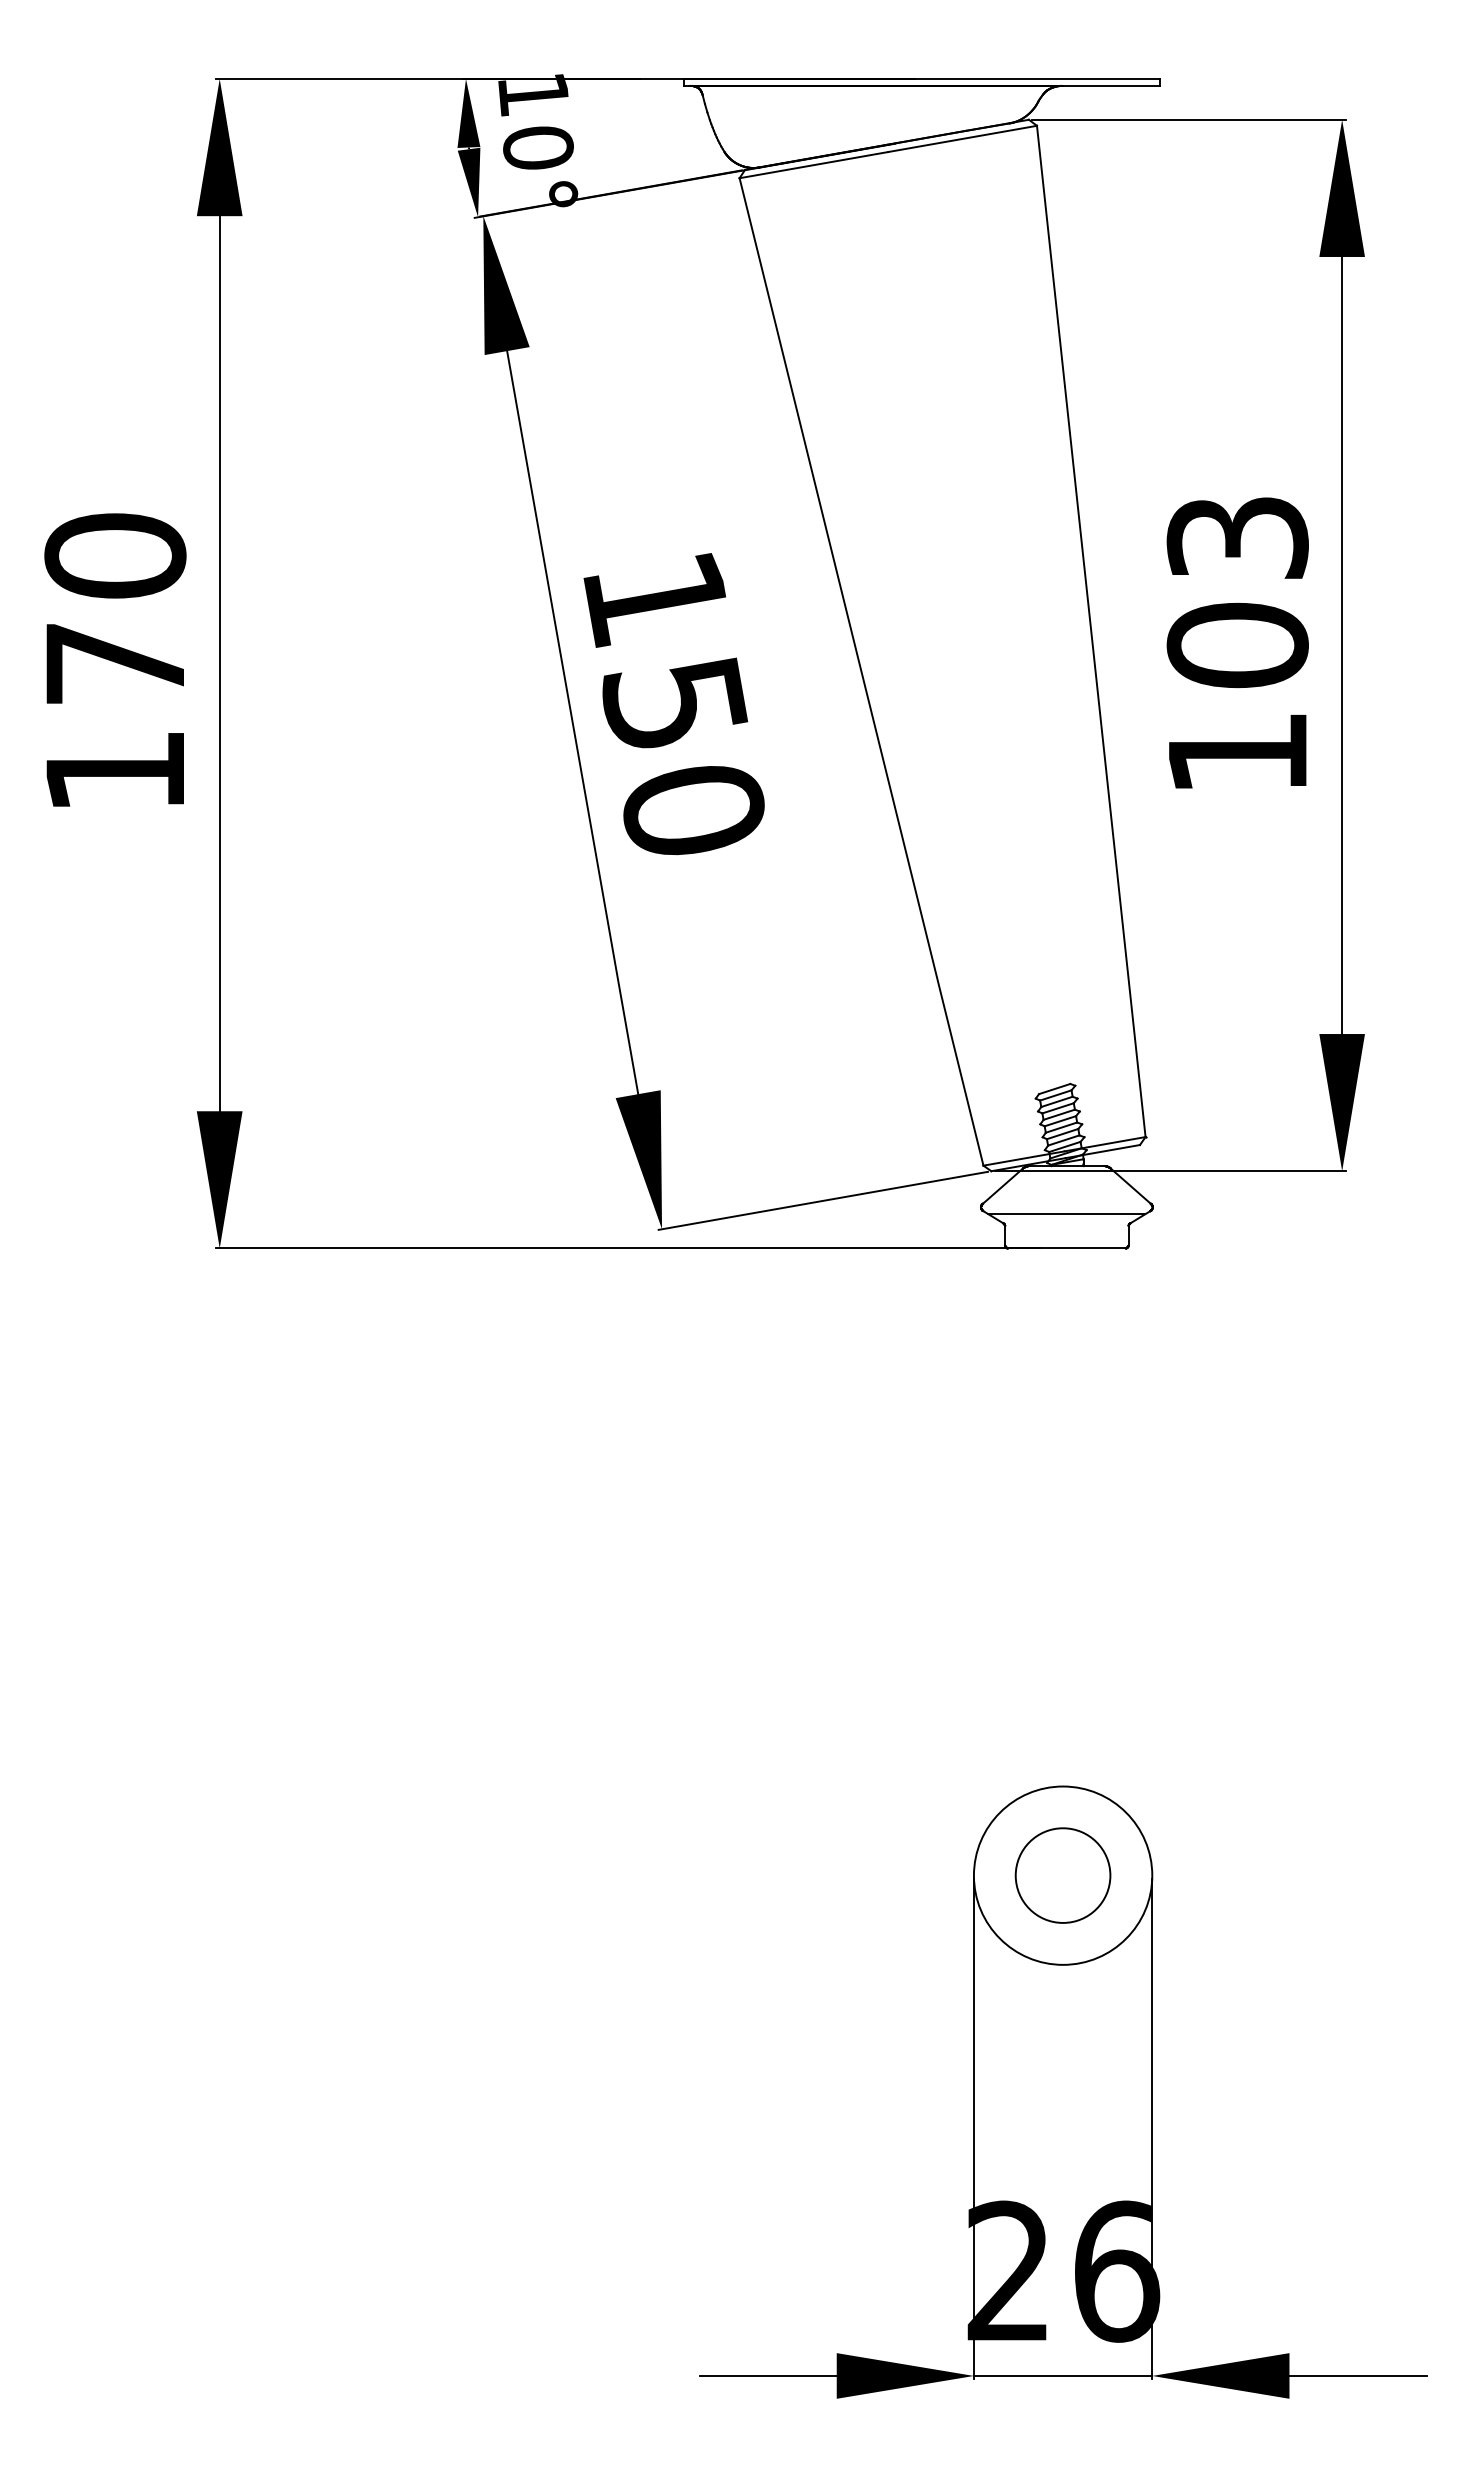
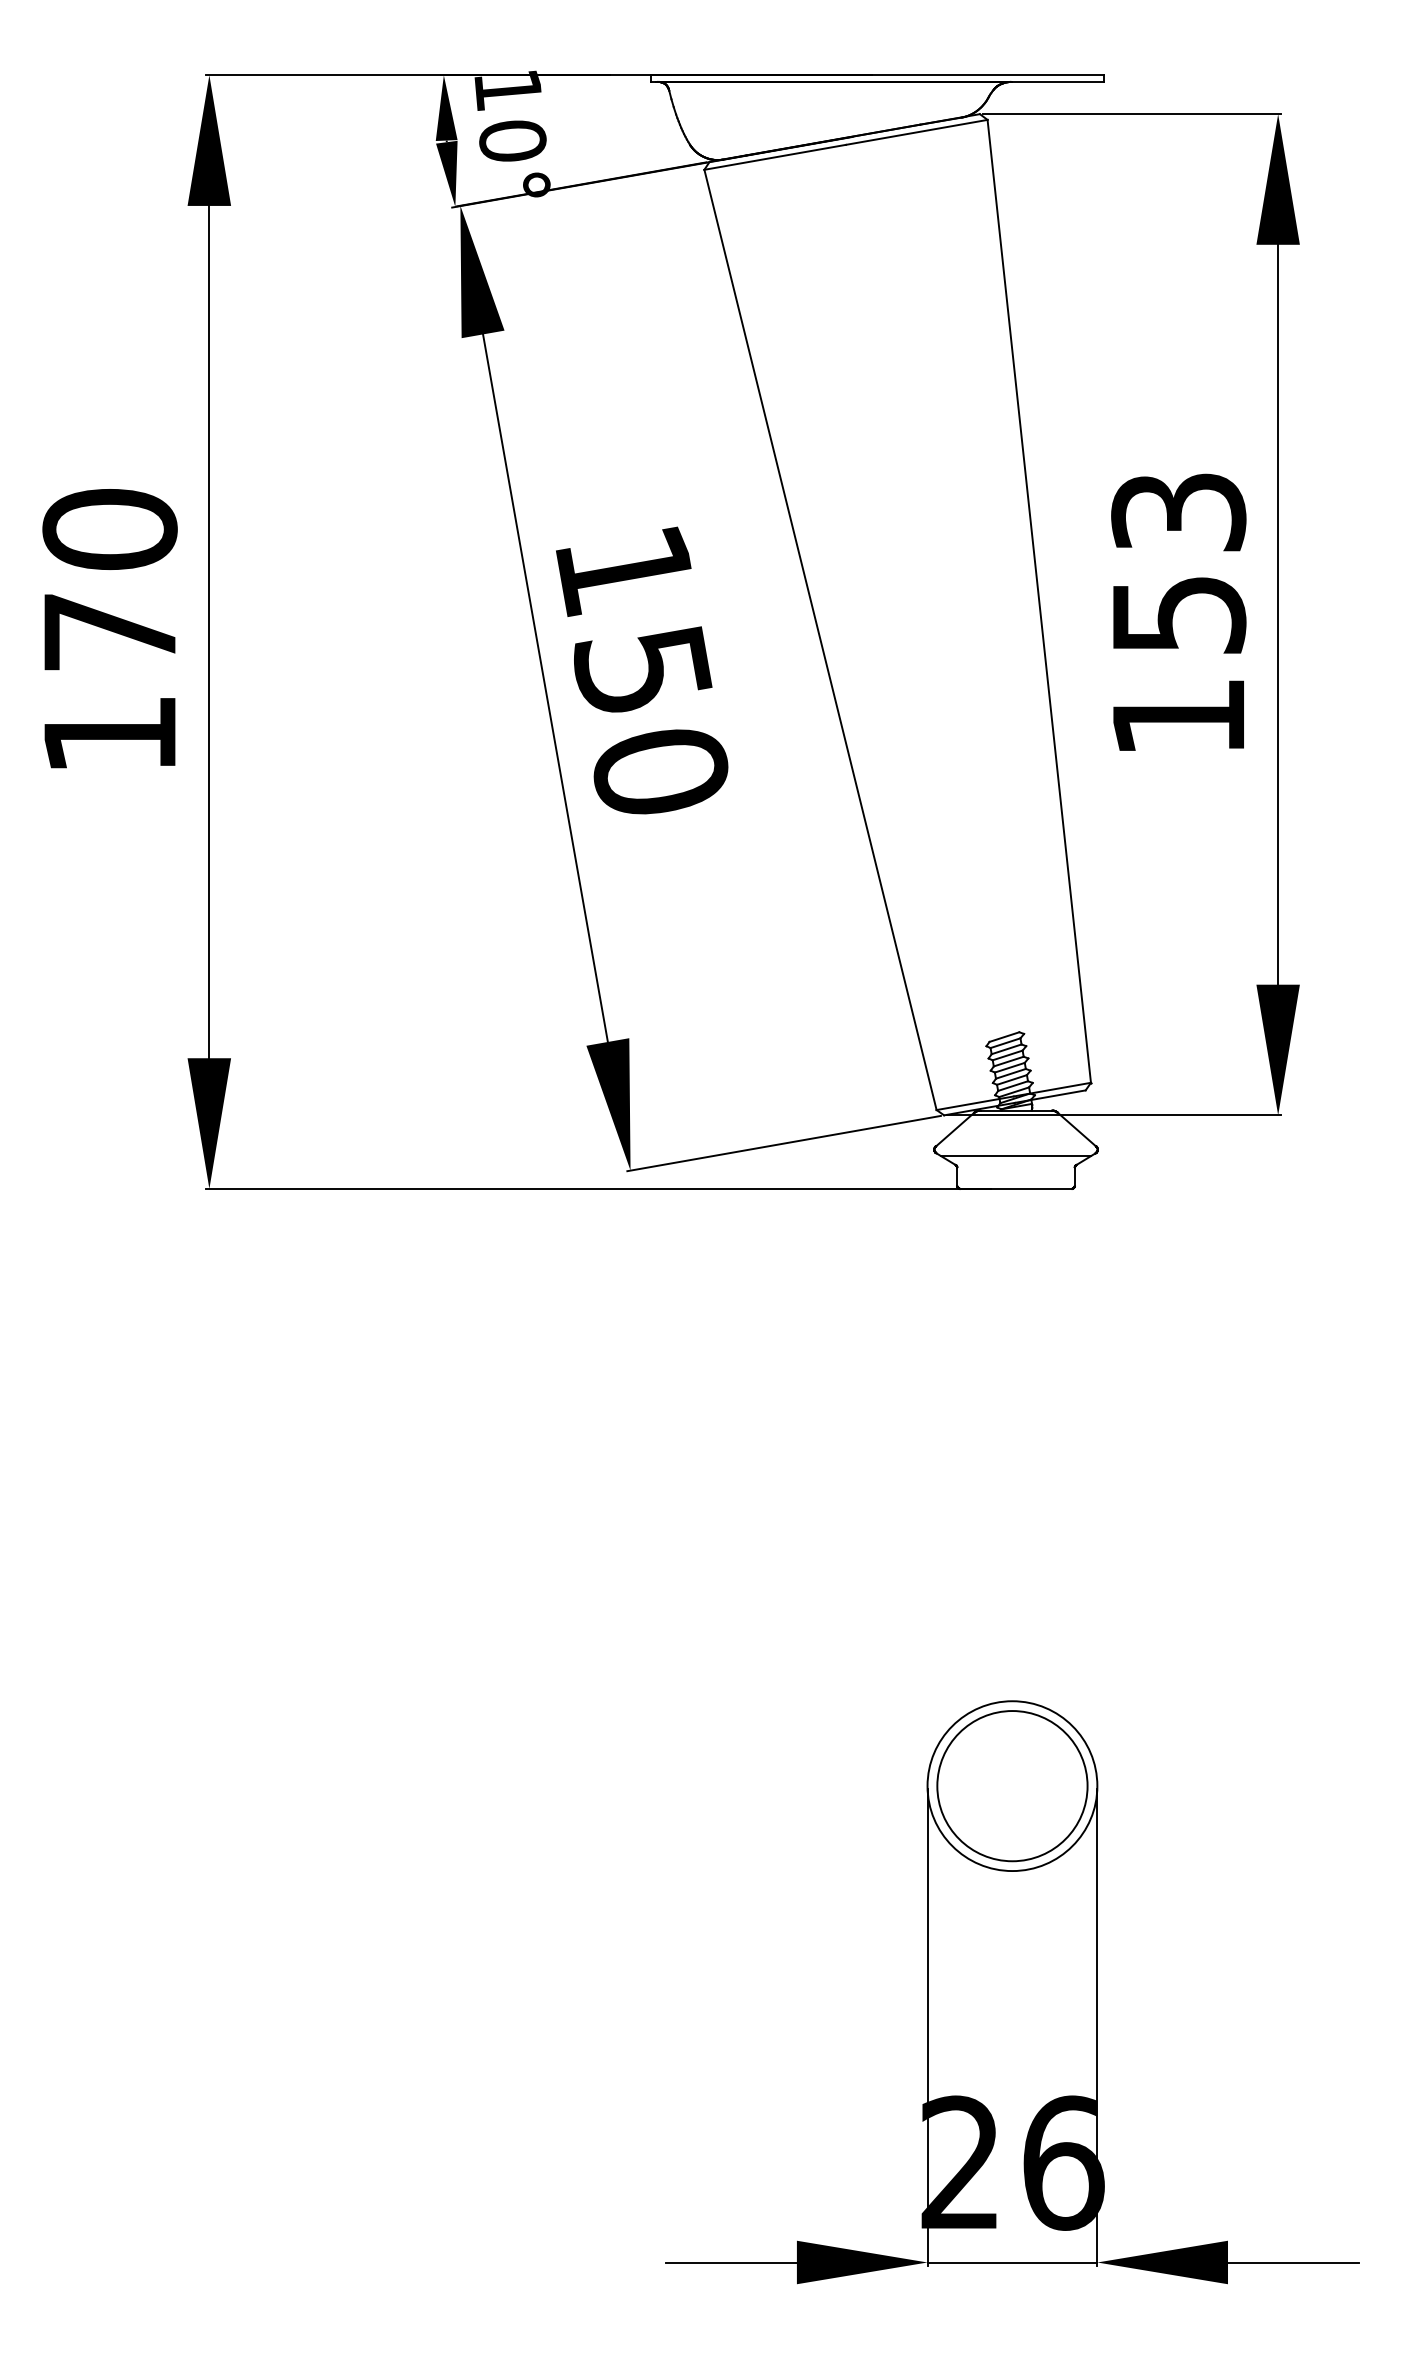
text: (1237, 645) -> (1178, 614), 103 -> 153
circle: (1062, 1875) -> (1011, 1785), size x1.67

